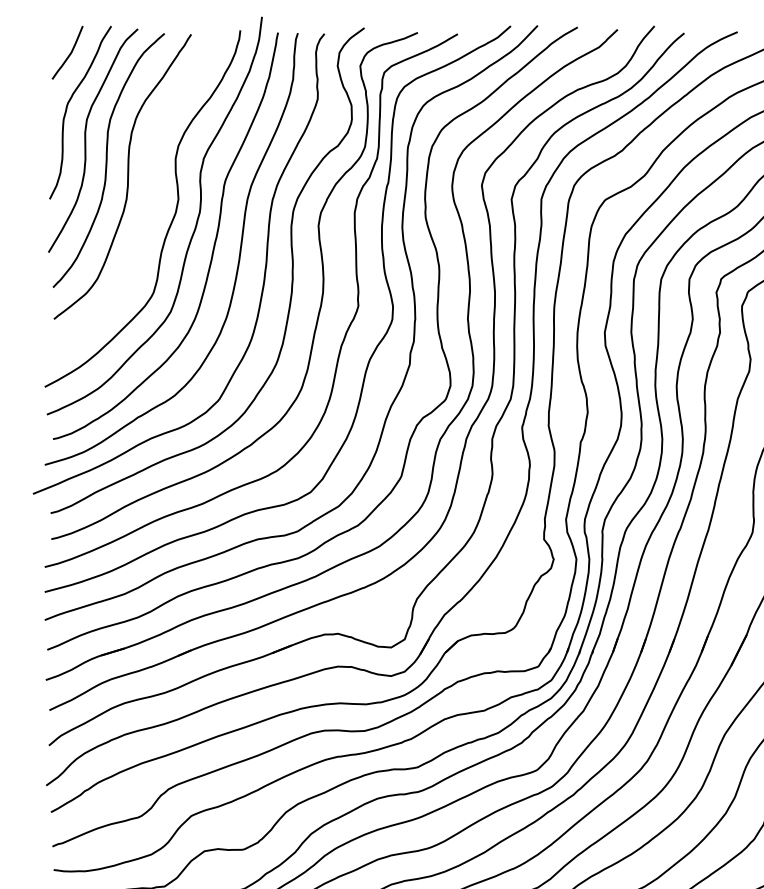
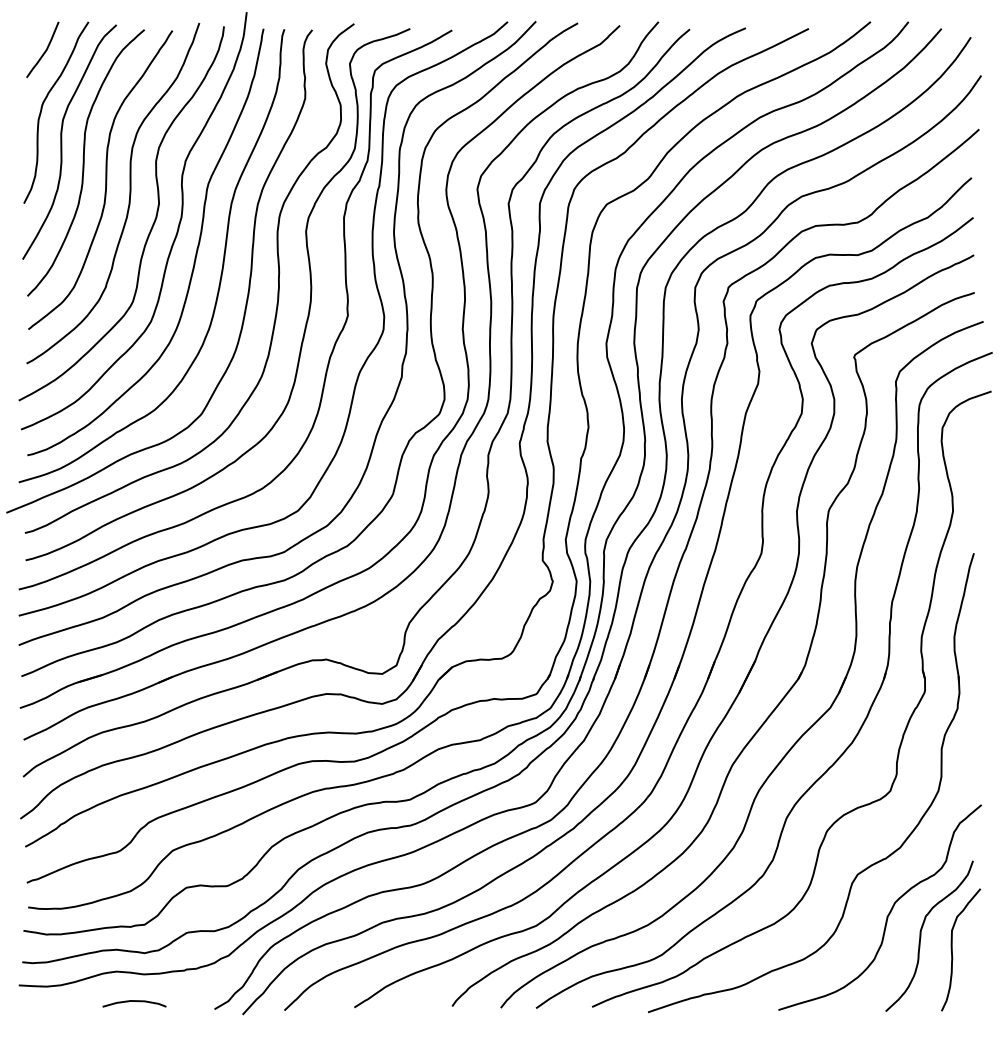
curve: (150, 189) -> (129, 193), added

